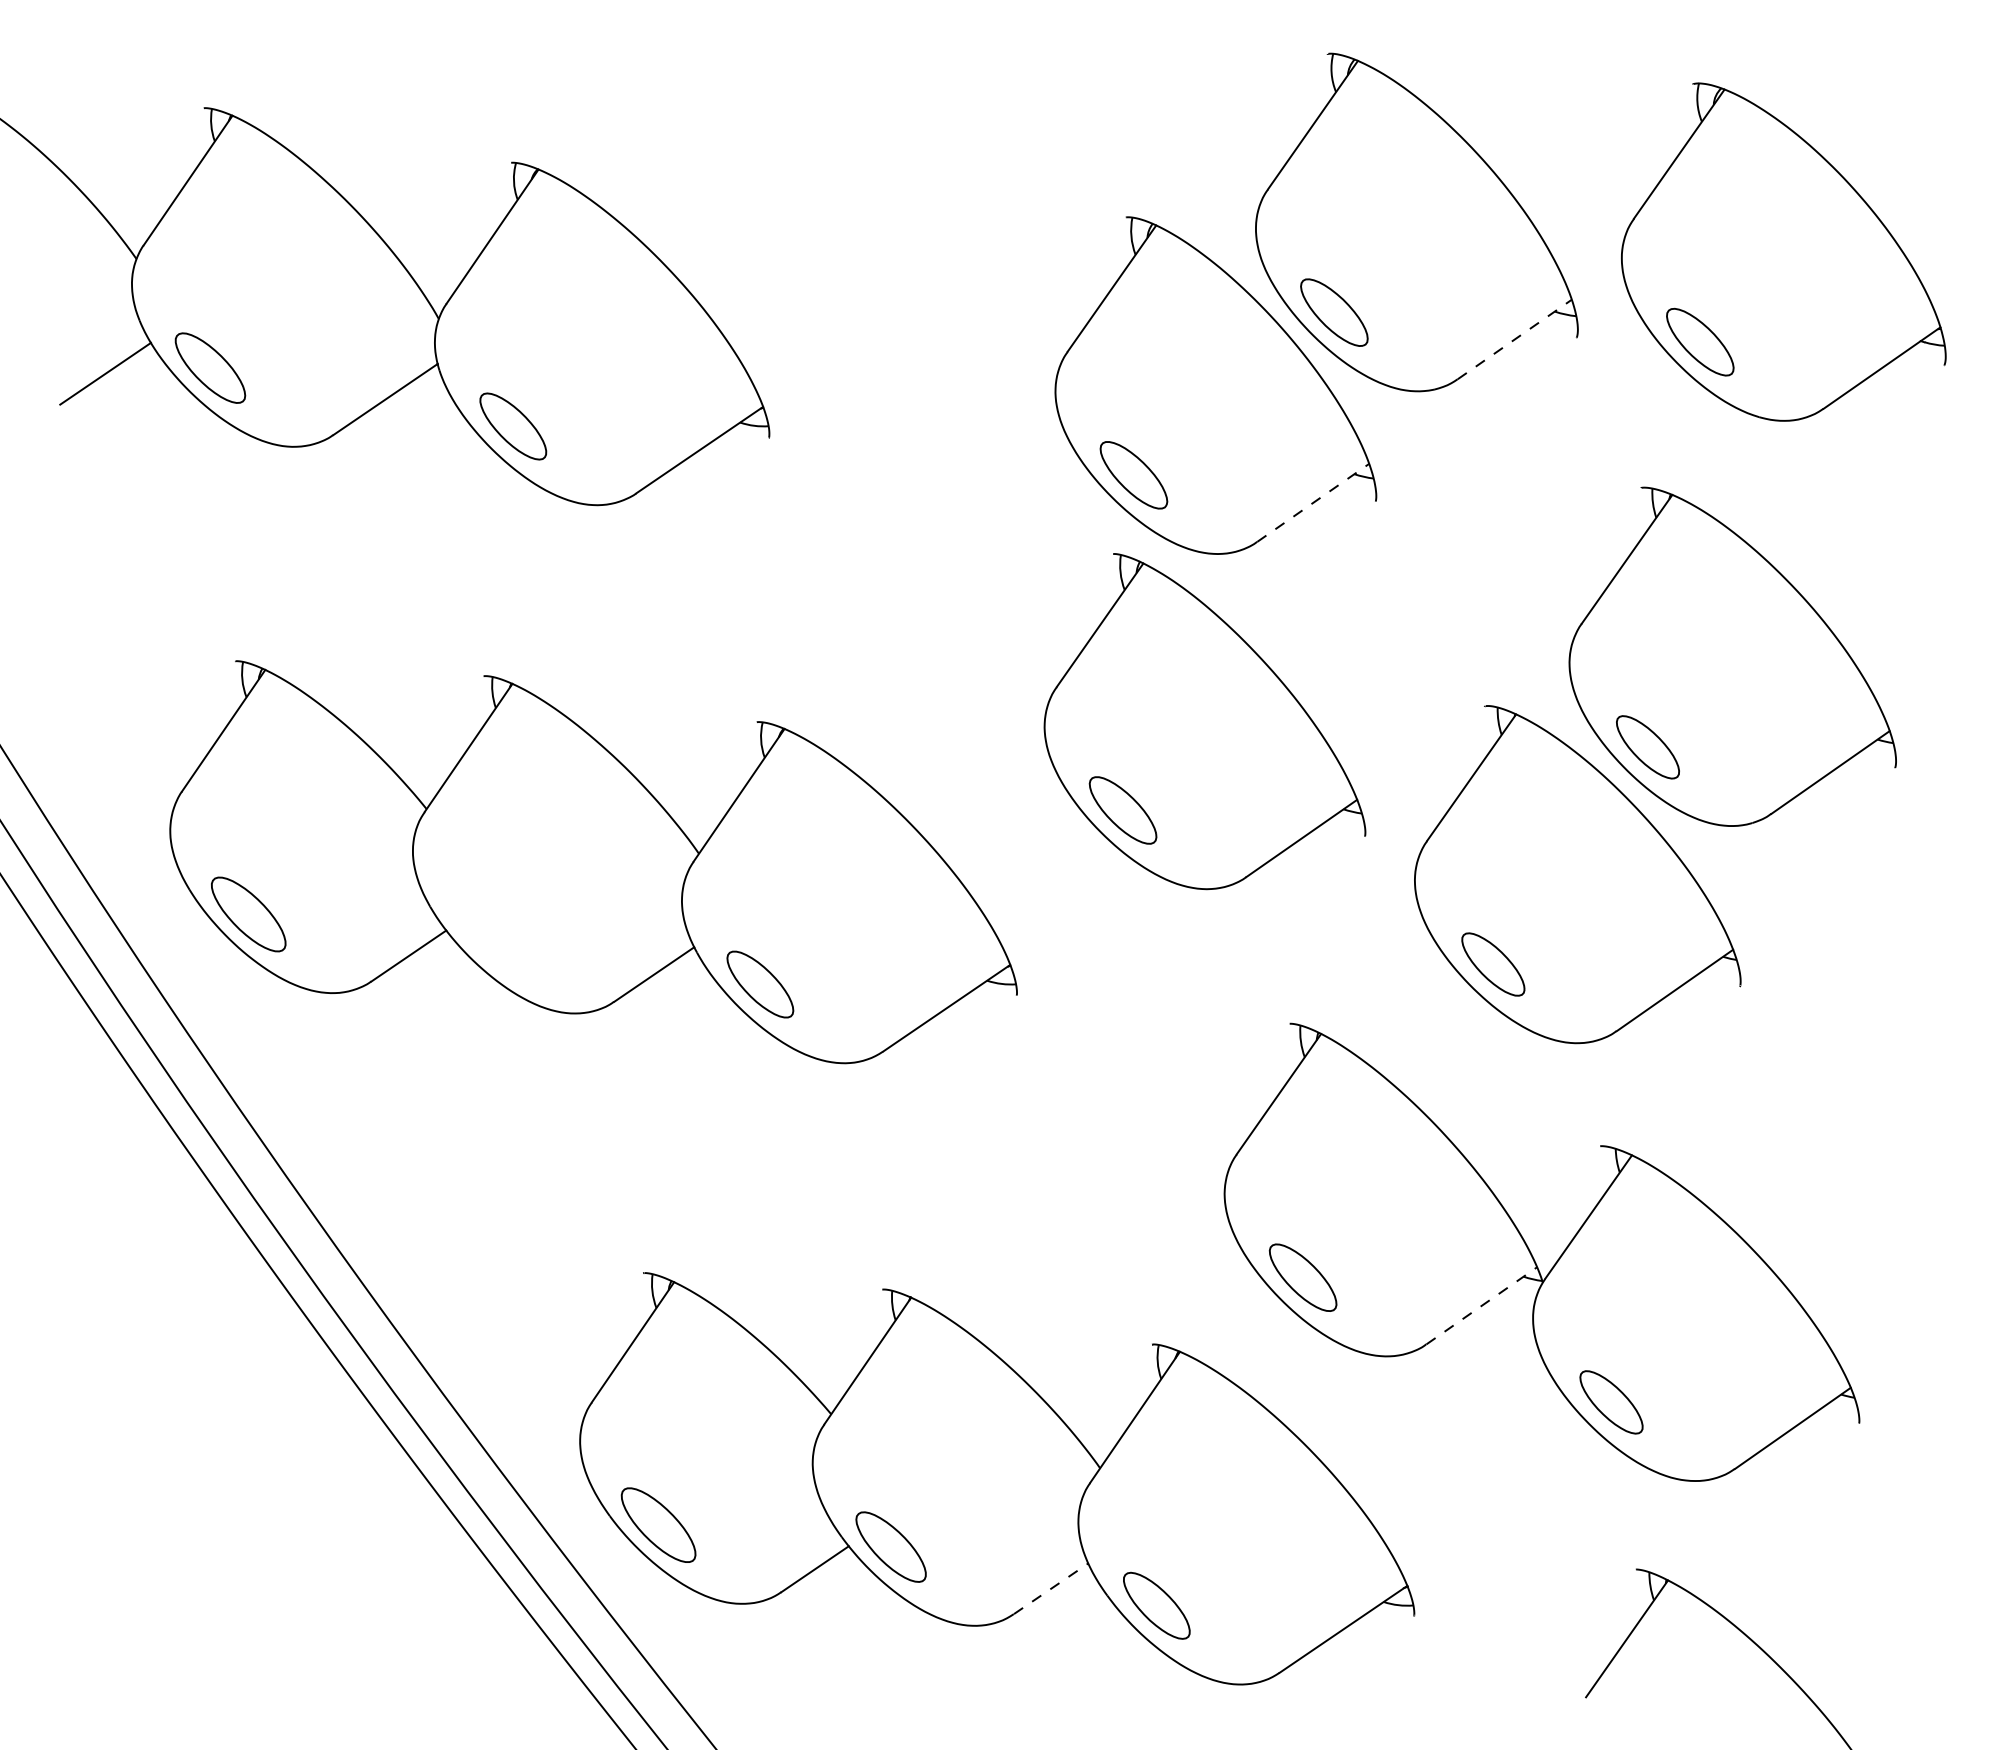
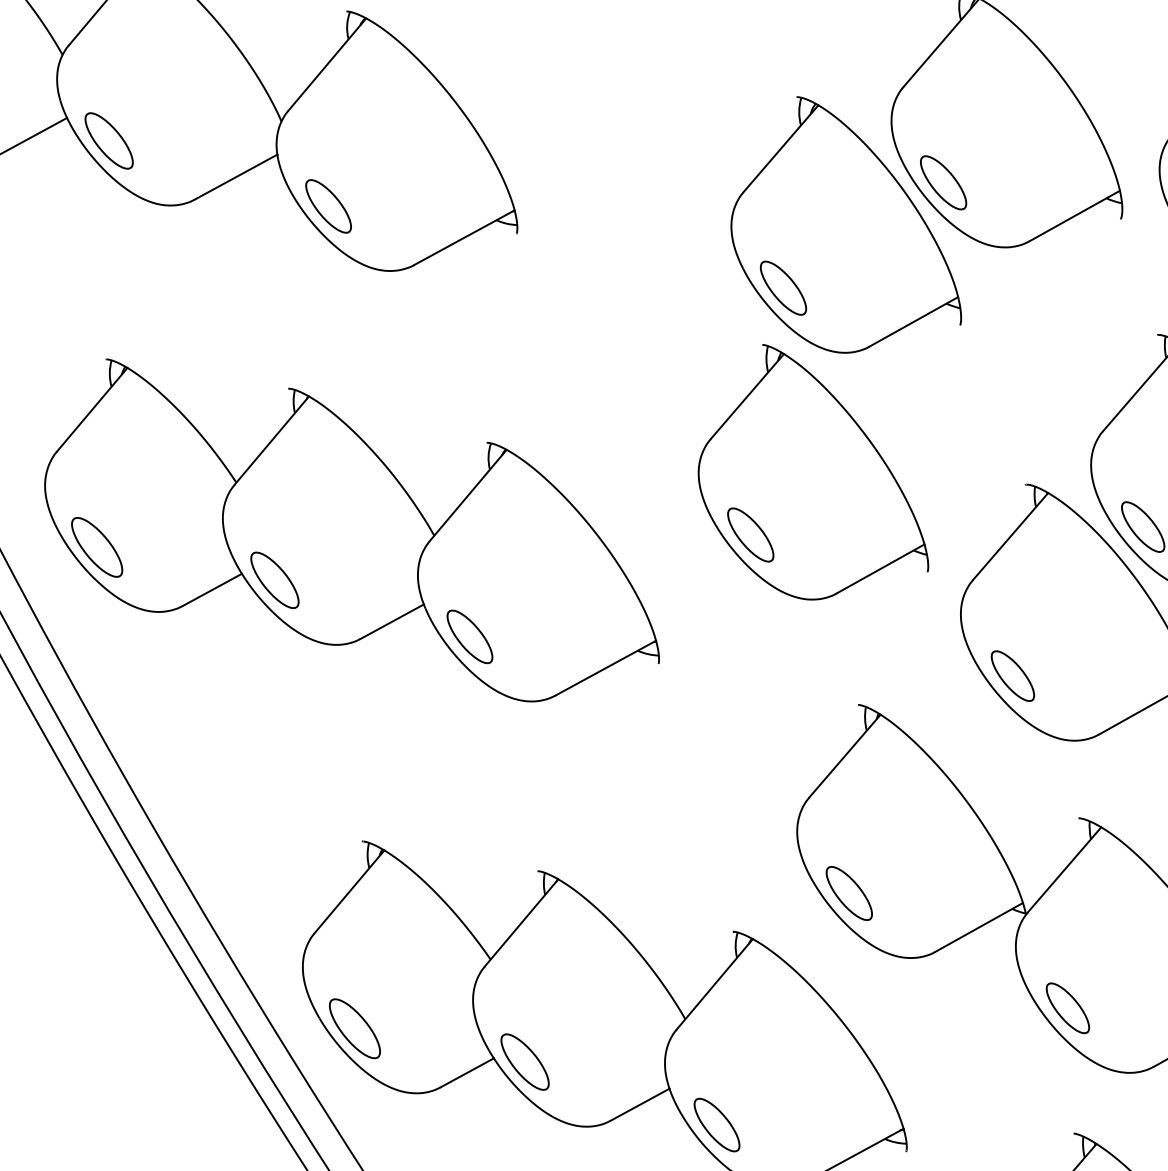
line: (1515, 339) -> (1075, 216), dashed -> solid
line: (1313, 502) -> (914, 321), dashed -> solid
part: (491, 934) -> (275, 580), added
line: (1482, 1305) -> (979, 927), dashed -> solid
line: (1051, 1588) -> (640, 1104), dashed -> solid

